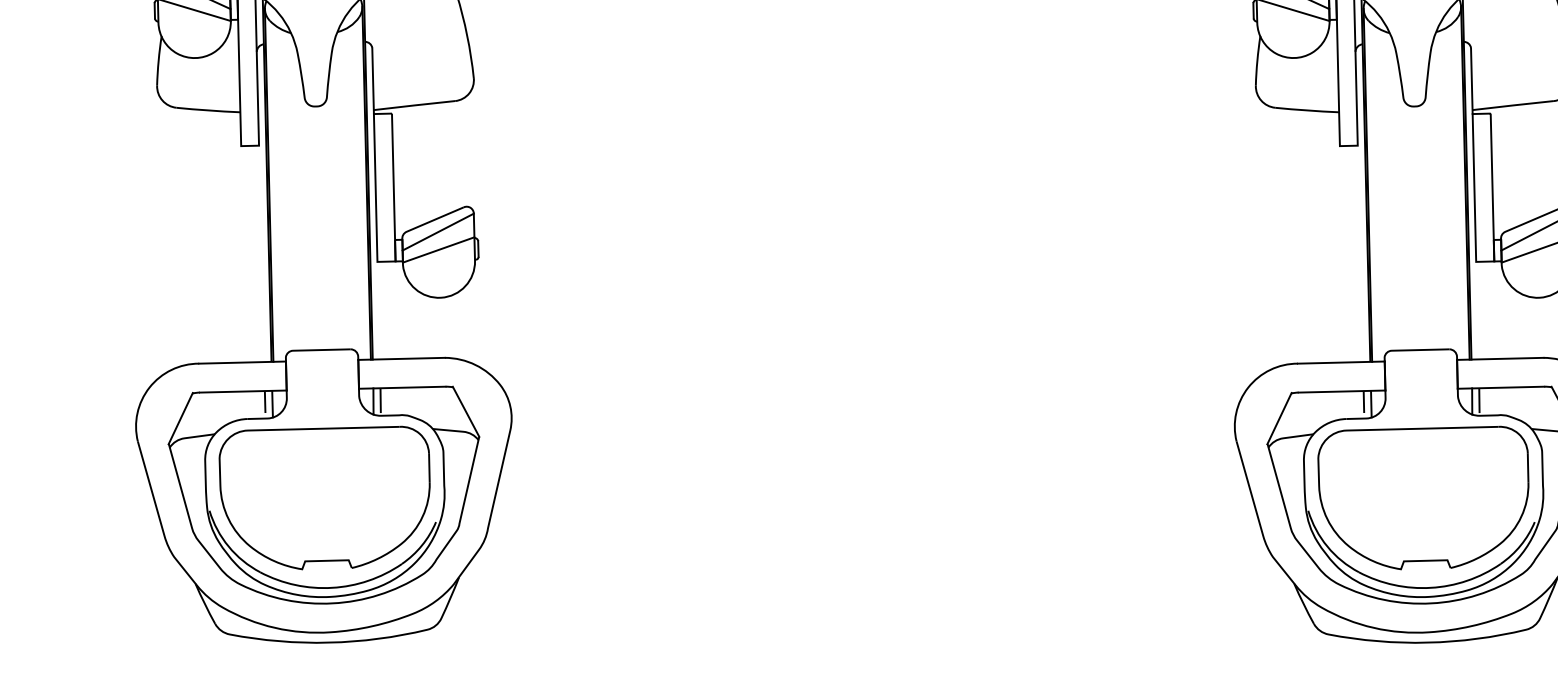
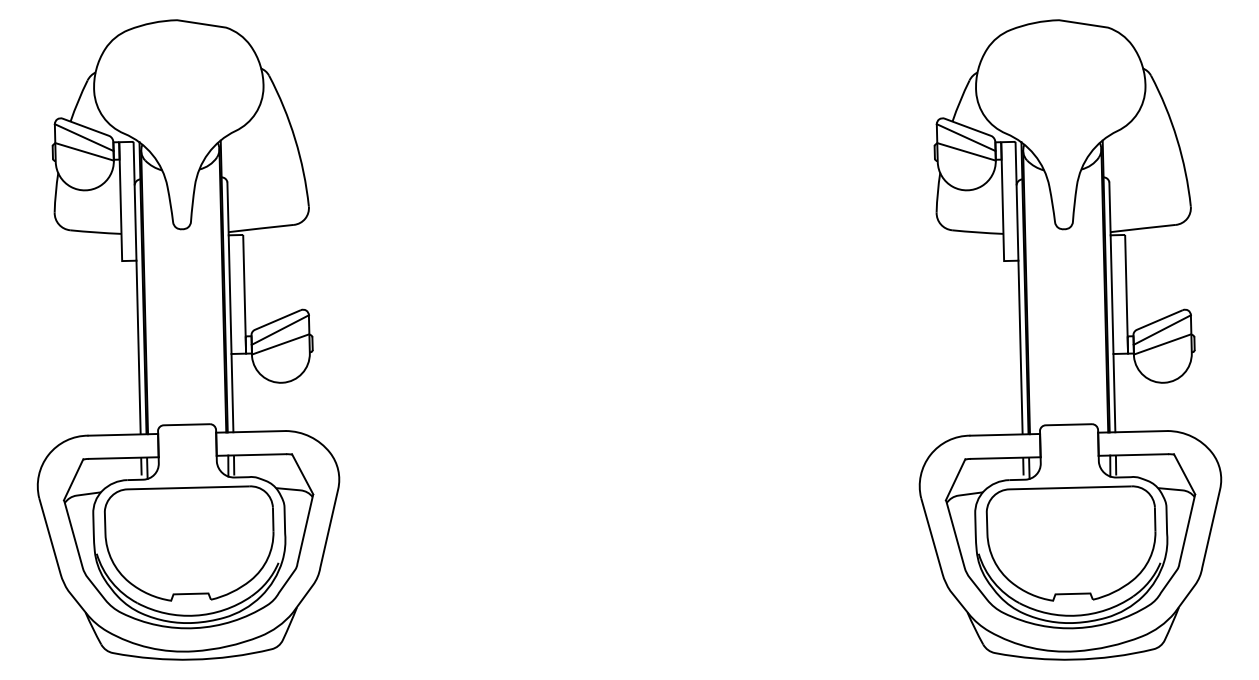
line: (261, 252) -> (138, 346), added
line: (1360, 252) -> (1020, 346), added
line: (378, 311) -> (232, 393), added
line: (1477, 311) -> (1114, 393), added

